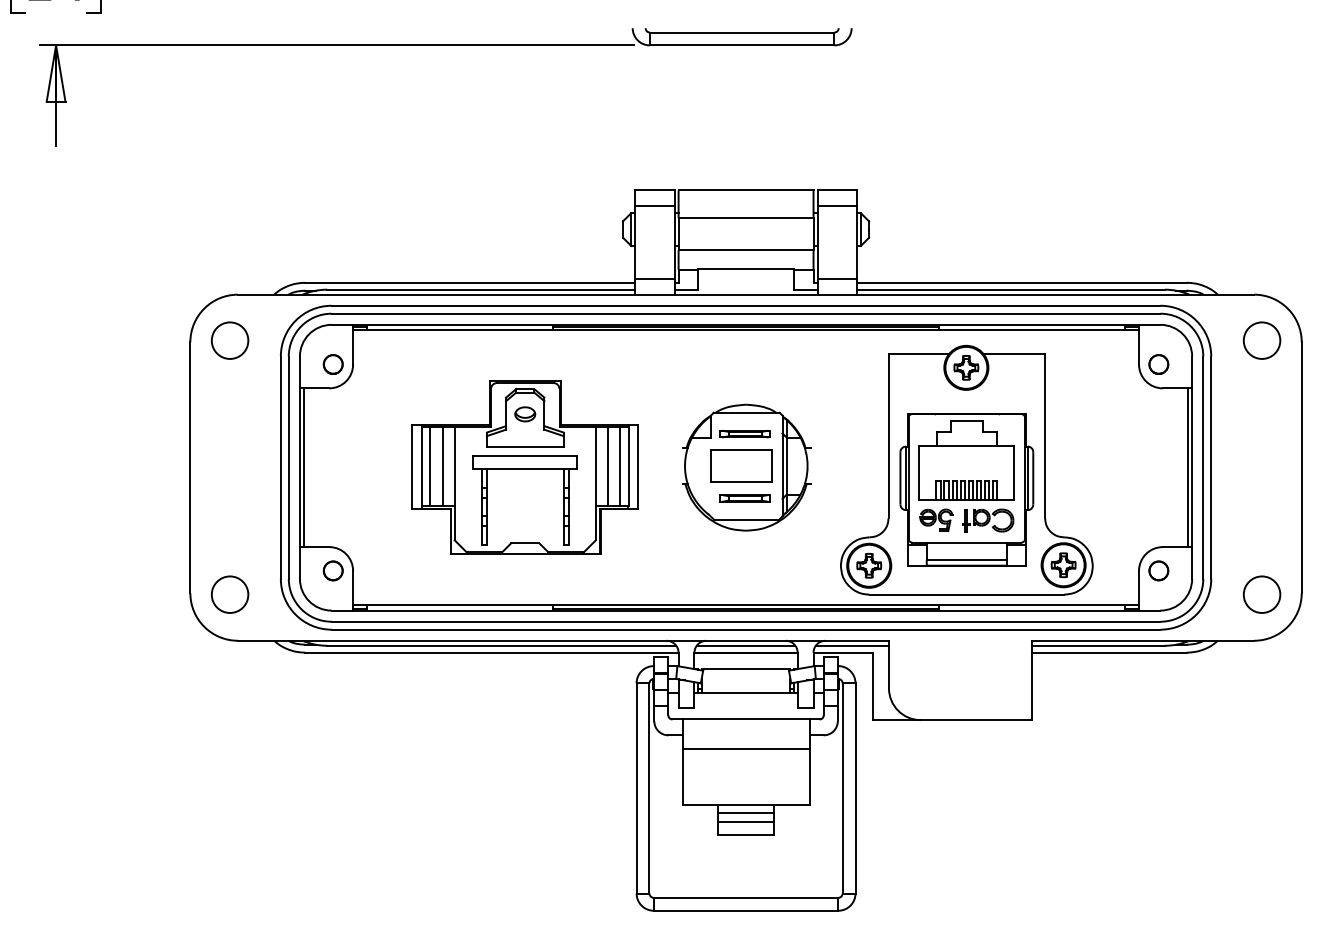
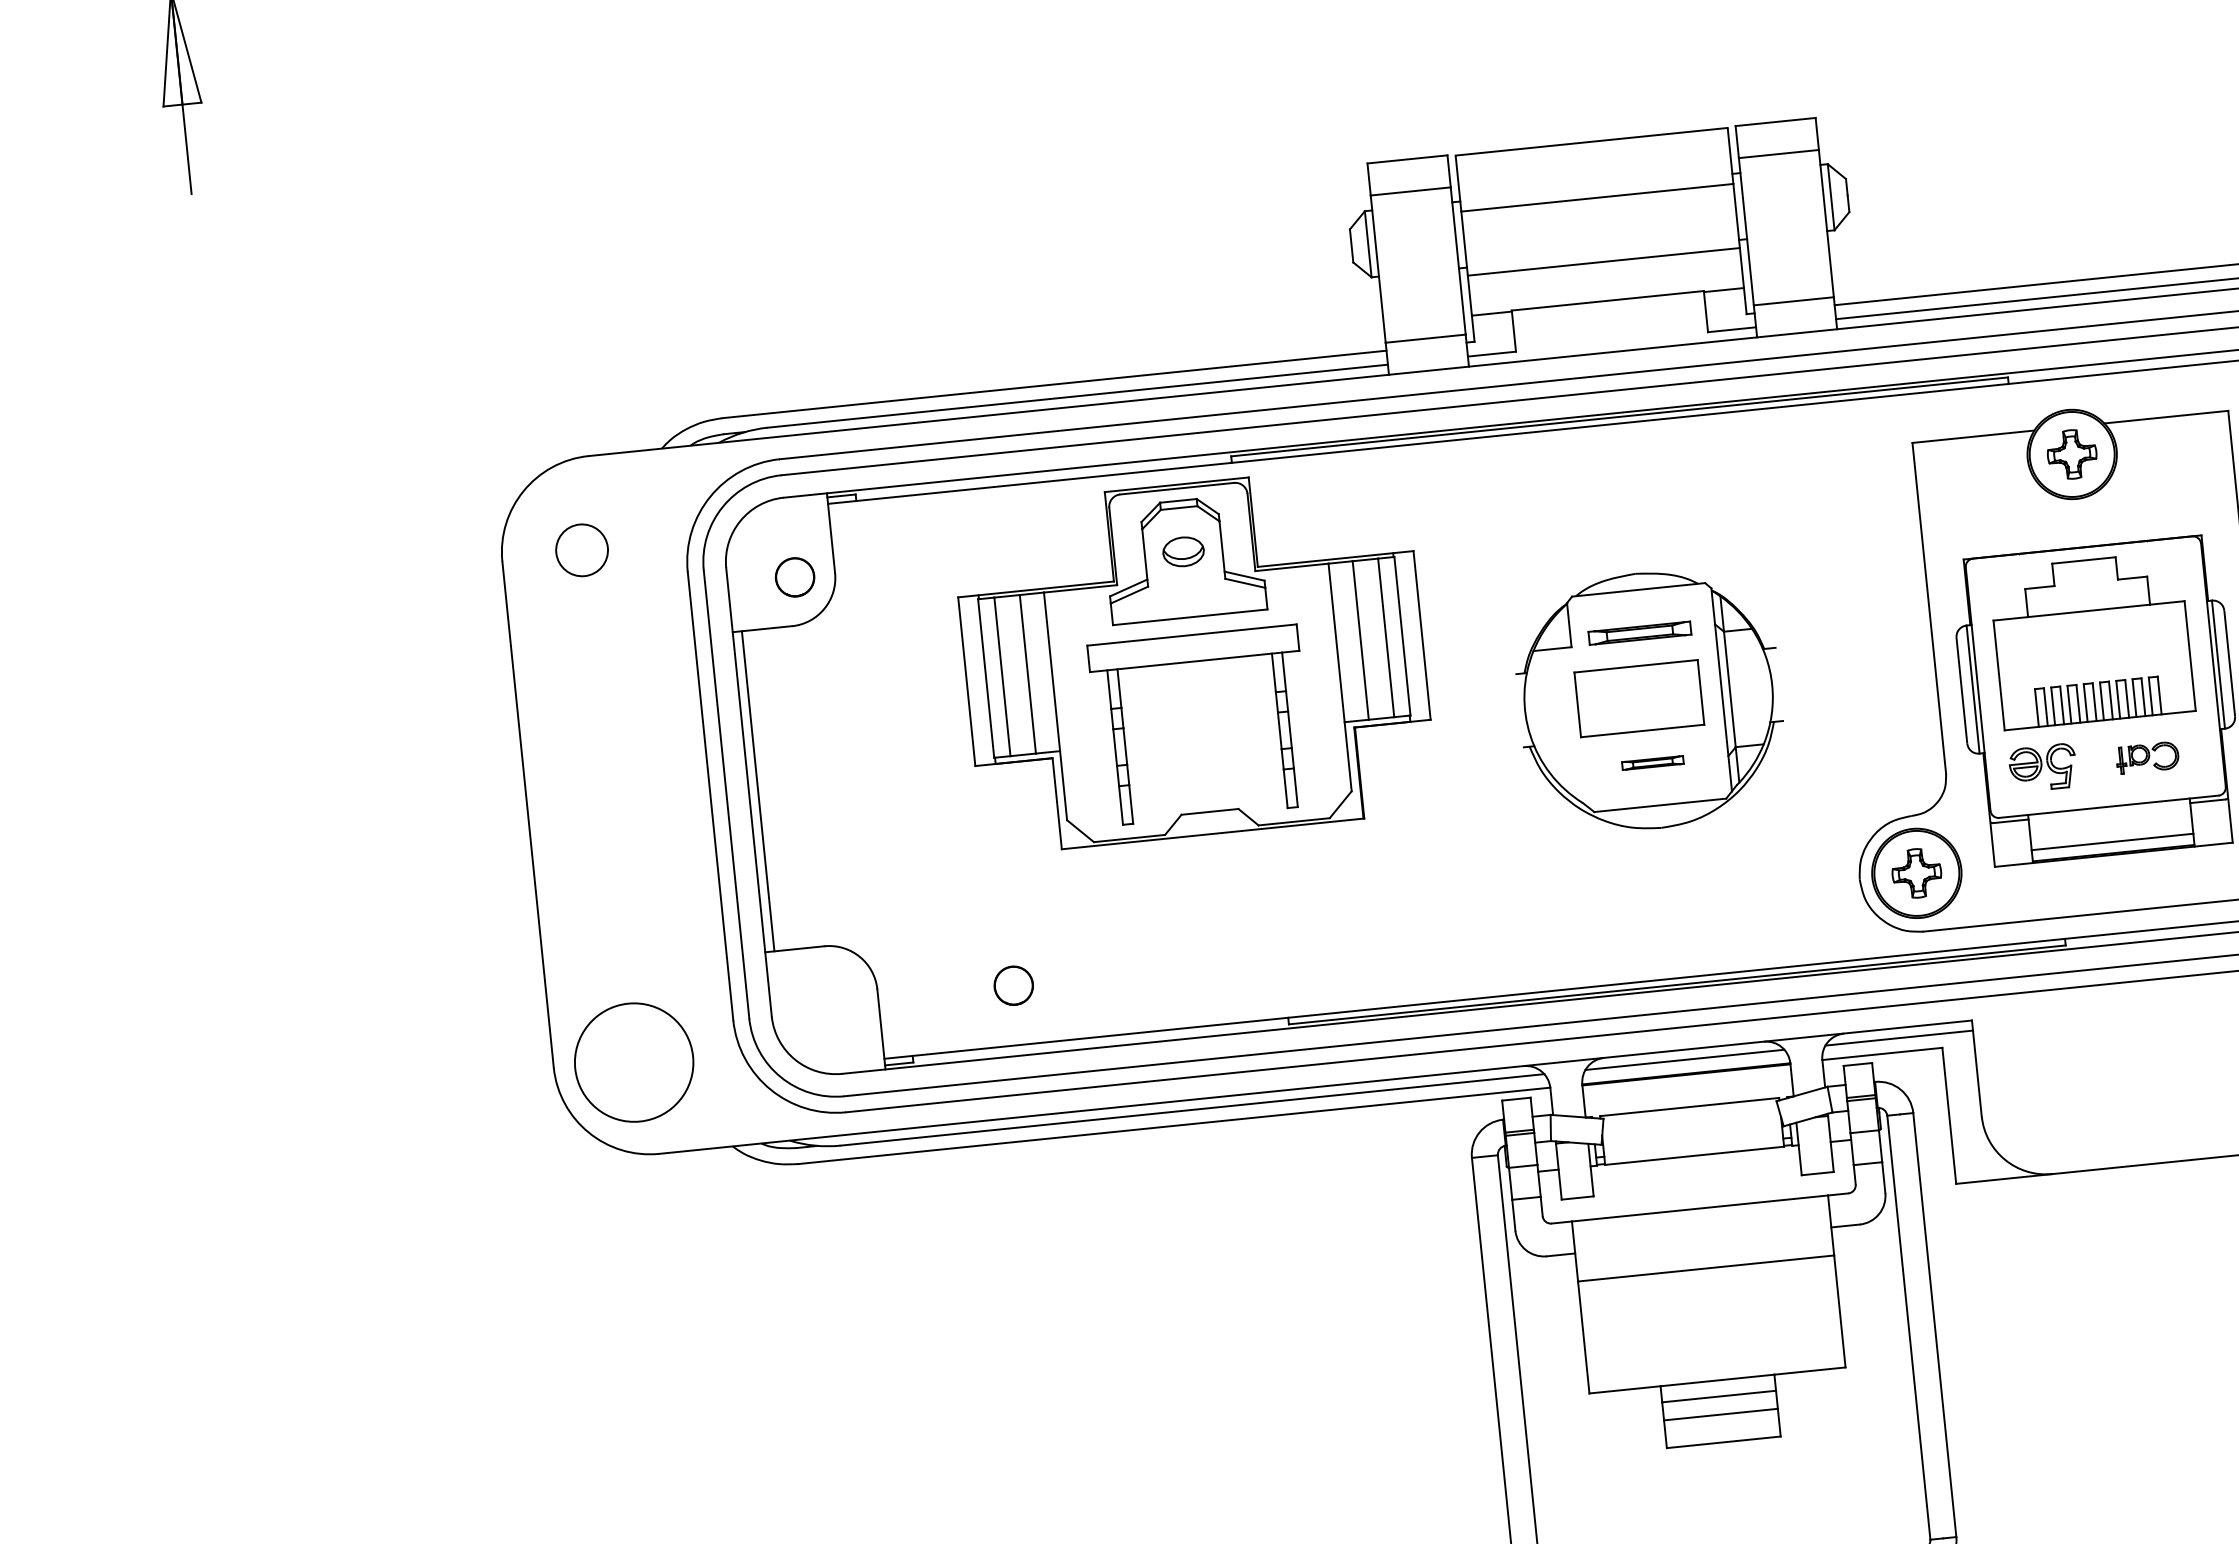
circle: (229, 340) -> (580, 550), size x0.7
part: (524, 467) -> (1192, 659), moved
part: (744, 498) -> (1651, 763), size x0.6
part: (988, 520) -> (2148, 757), size x0.6
circle: (332, 570) -> (1012, 985), moved
circle: (229, 594) -> (632, 1062), size x1.6

